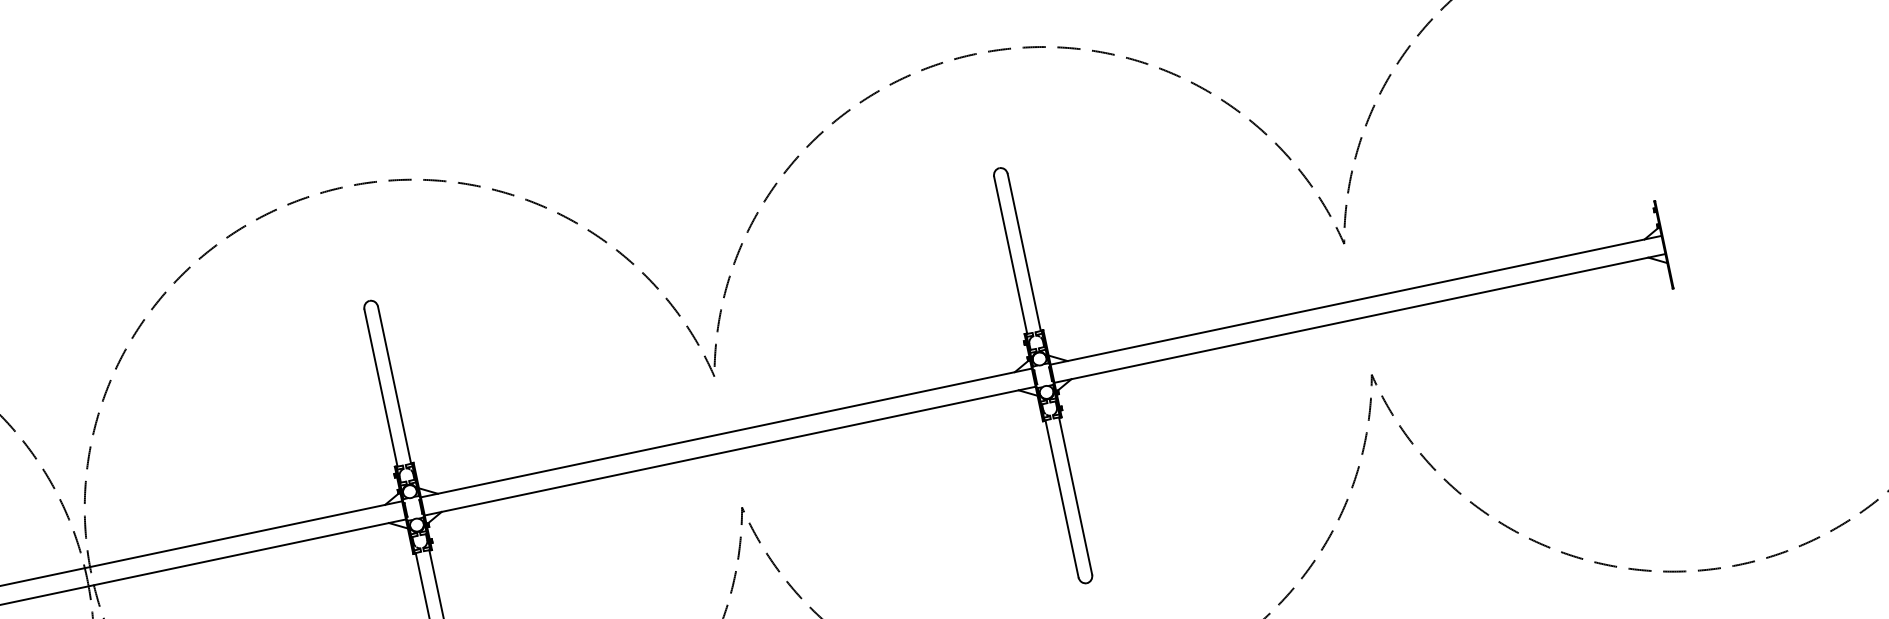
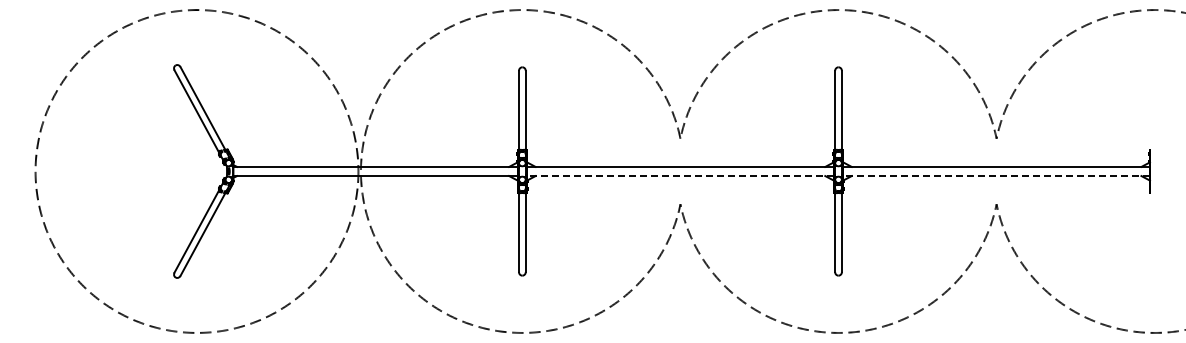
line: (1359, 319) -> (996, 176), solid -> dashed
line: (728, 452) -> (679, 176), solid -> dashed

